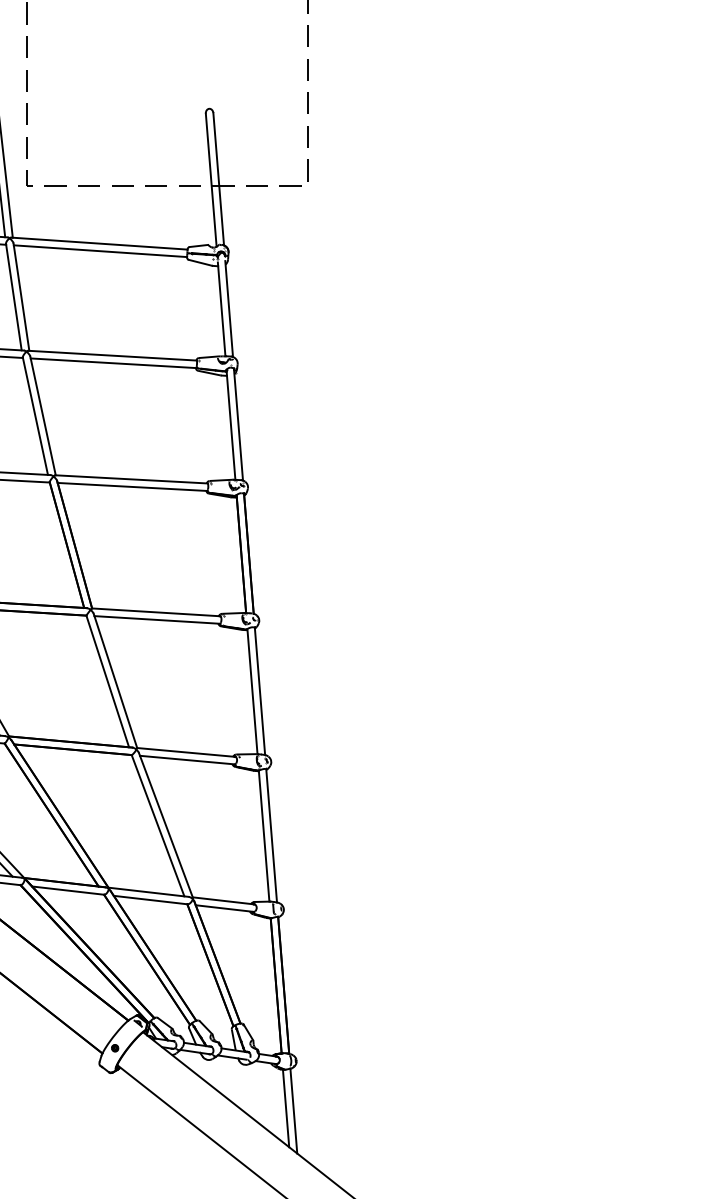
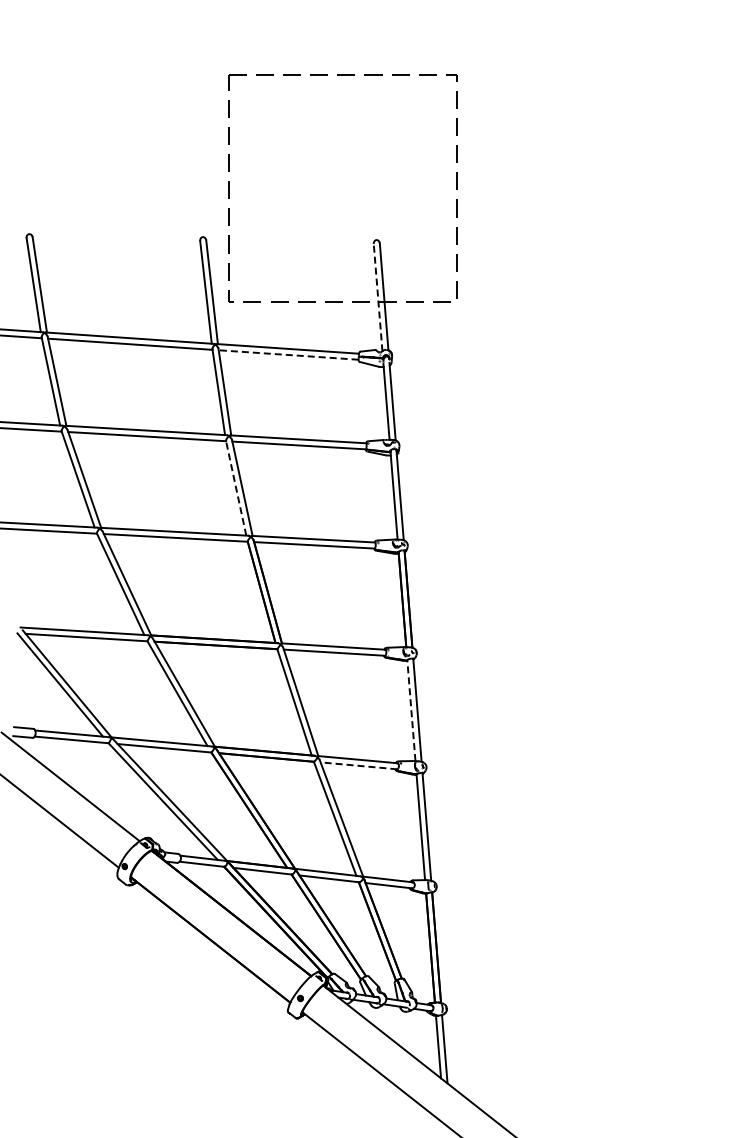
line: (211, 179) -> (378, 297), solid -> dashed
line: (100, 250) -> (288, 354), solid -> dashed
line: (35, 415) -> (236, 487), solid -> dashed
line: (252, 691) -> (411, 710), solid -> dashed
line: (186, 759) -> (358, 765), solid -> dashed

